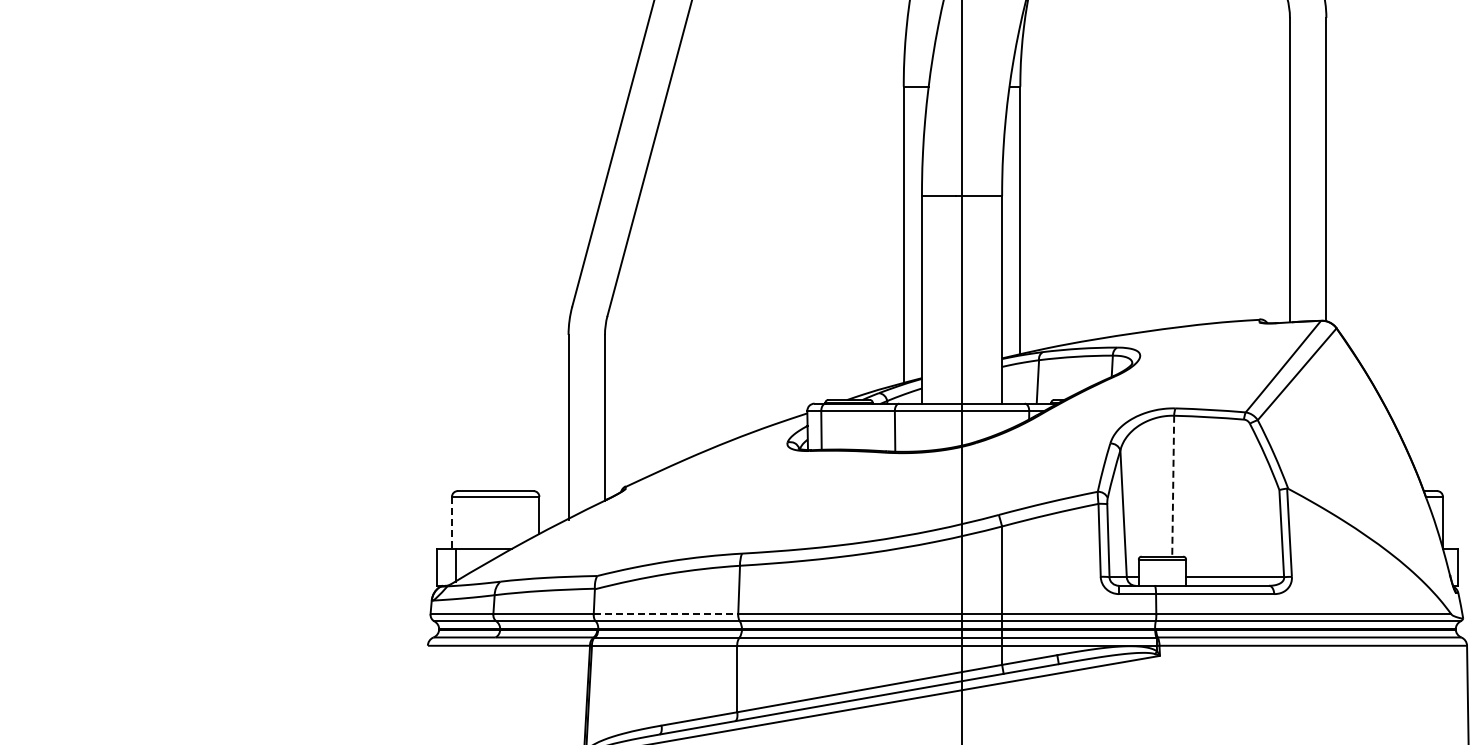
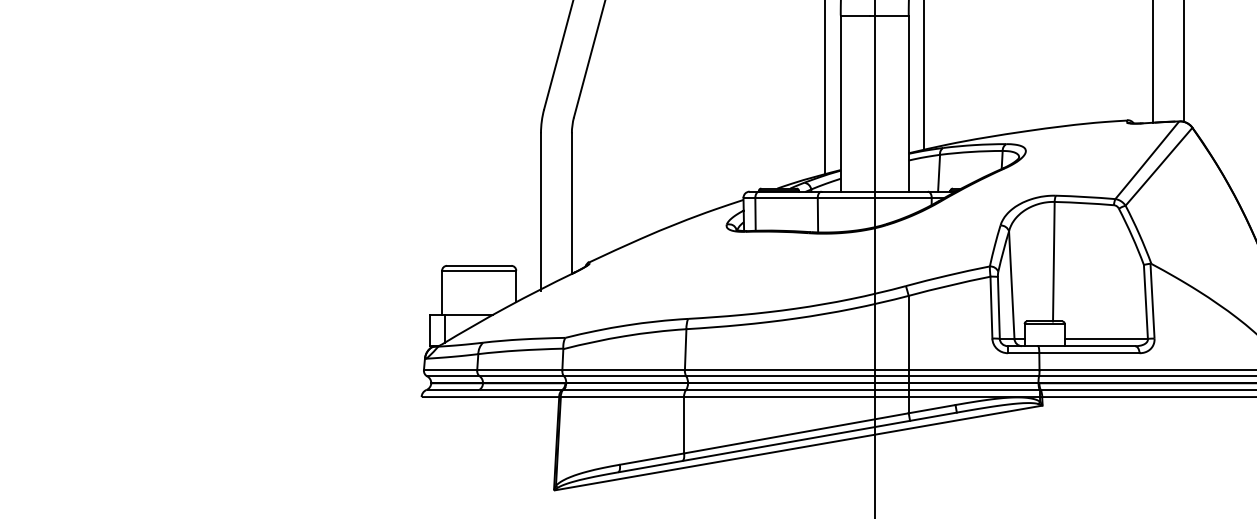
line: (1173, 486) -> (1054, 261), dashed -> solid
line: (451, 523) -> (441, 293), dashed -> solid
line: (666, 614) -> (624, 370), dashed -> solid

